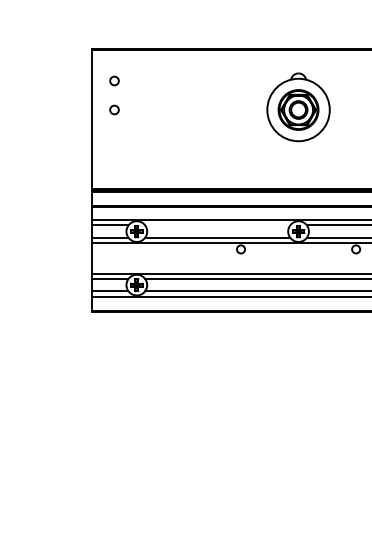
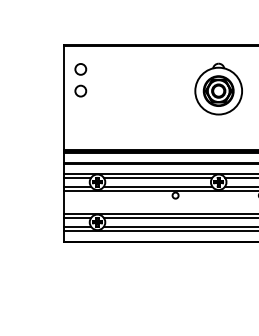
circle: (114, 80) -> (80, 69), size x1.67
circle: (114, 109) -> (80, 90), size x1.67
line: (217, 225) -> (157, 177), added

